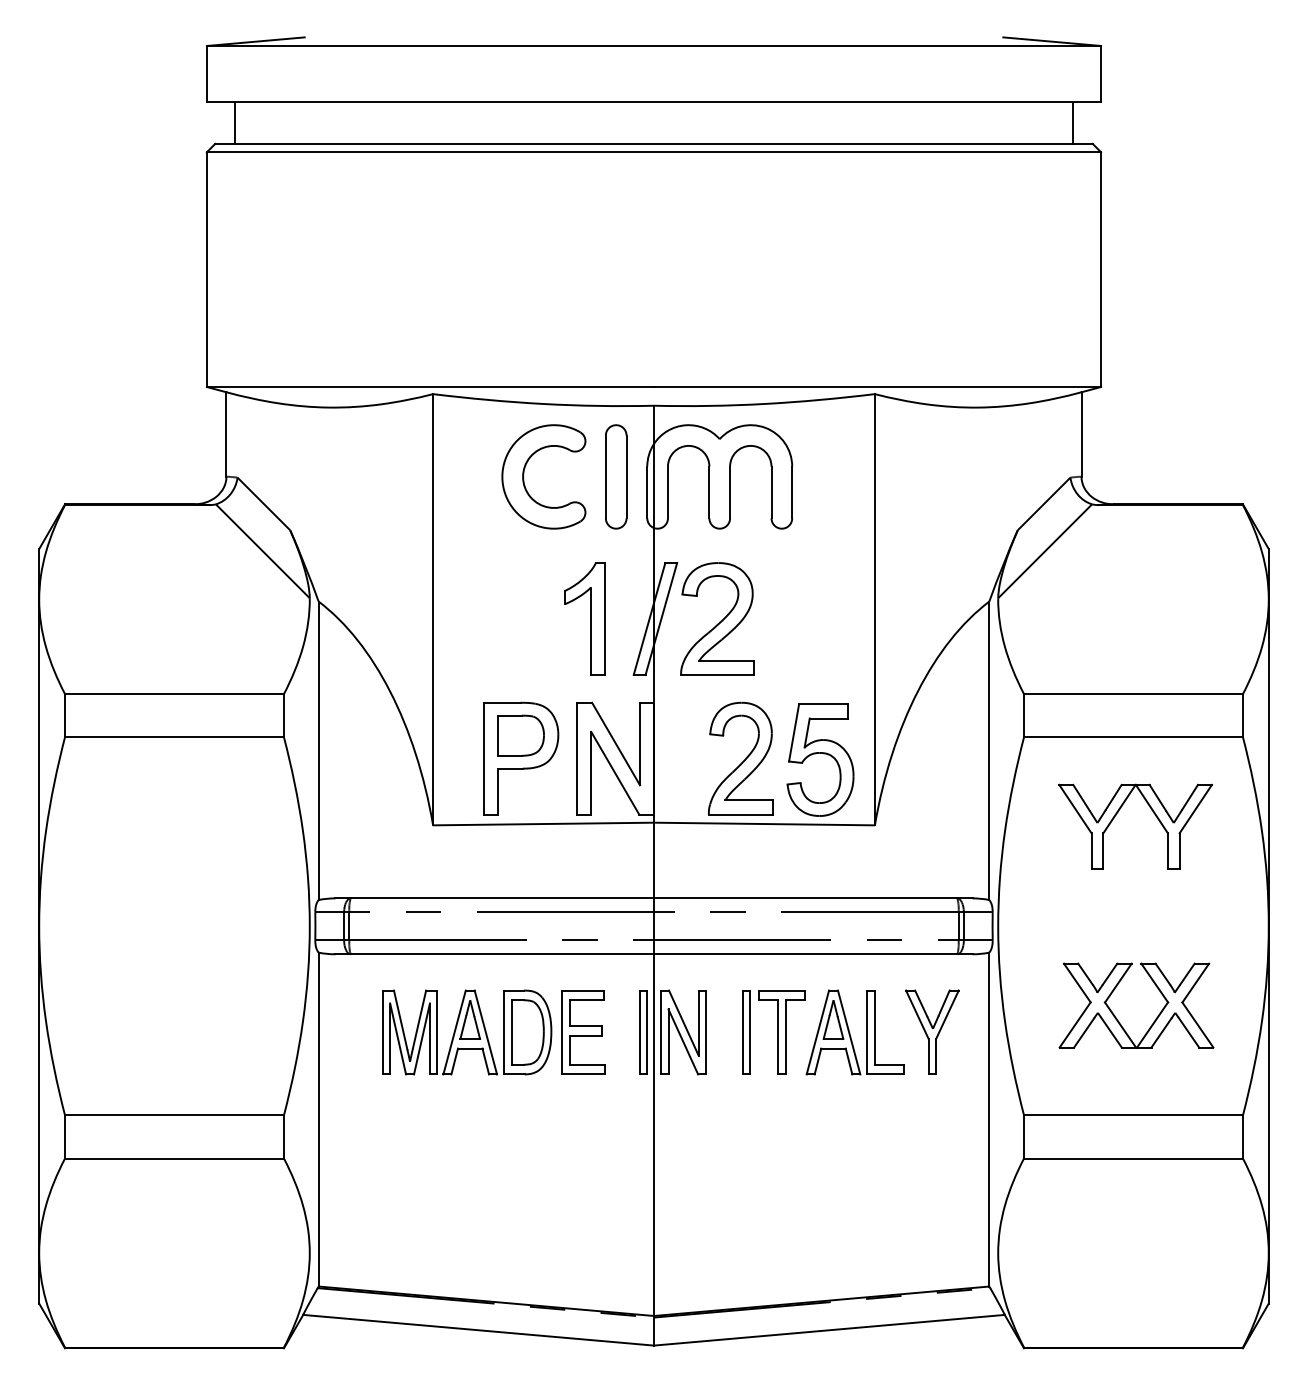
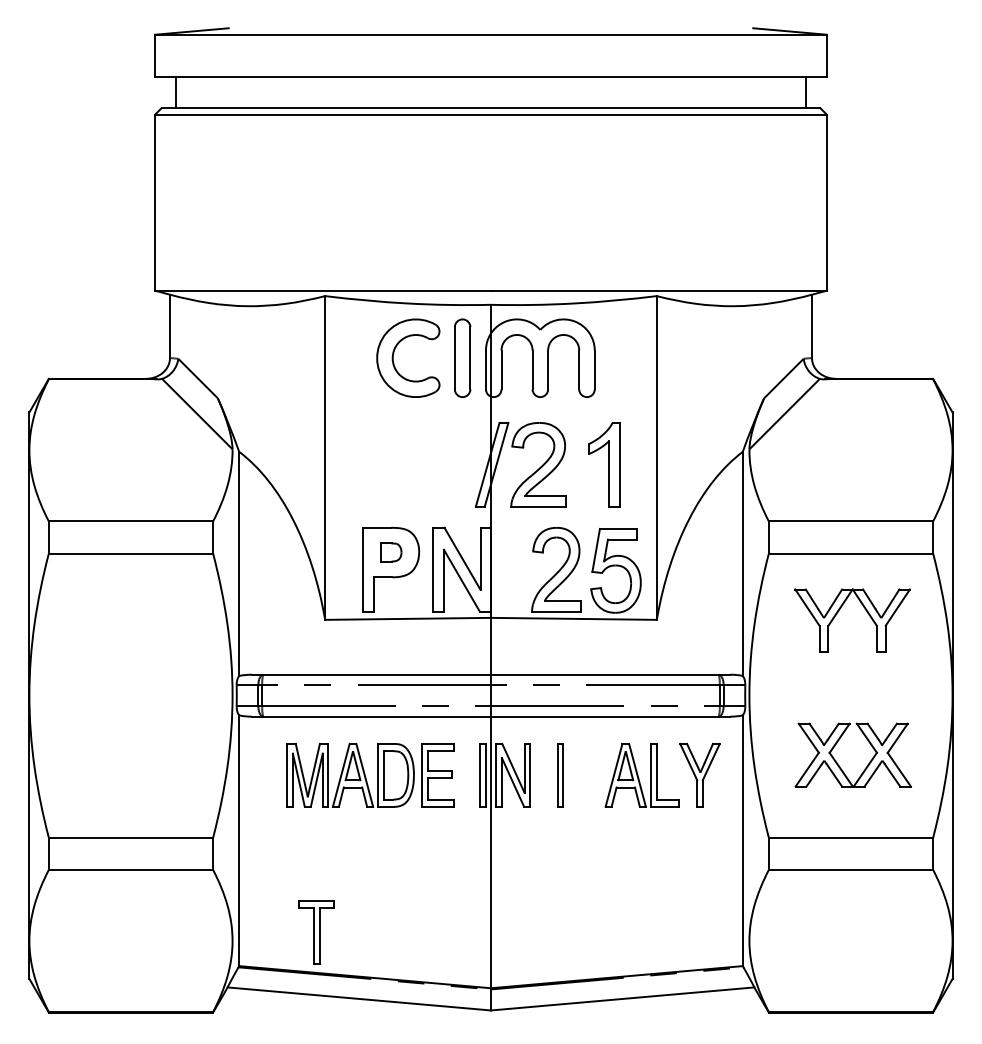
part: (584, 618) -> (603, 464), moved
part: (520, 735) -> (390, 552), size x0.6
part: (781, 1032) -> (316, 932), moved

